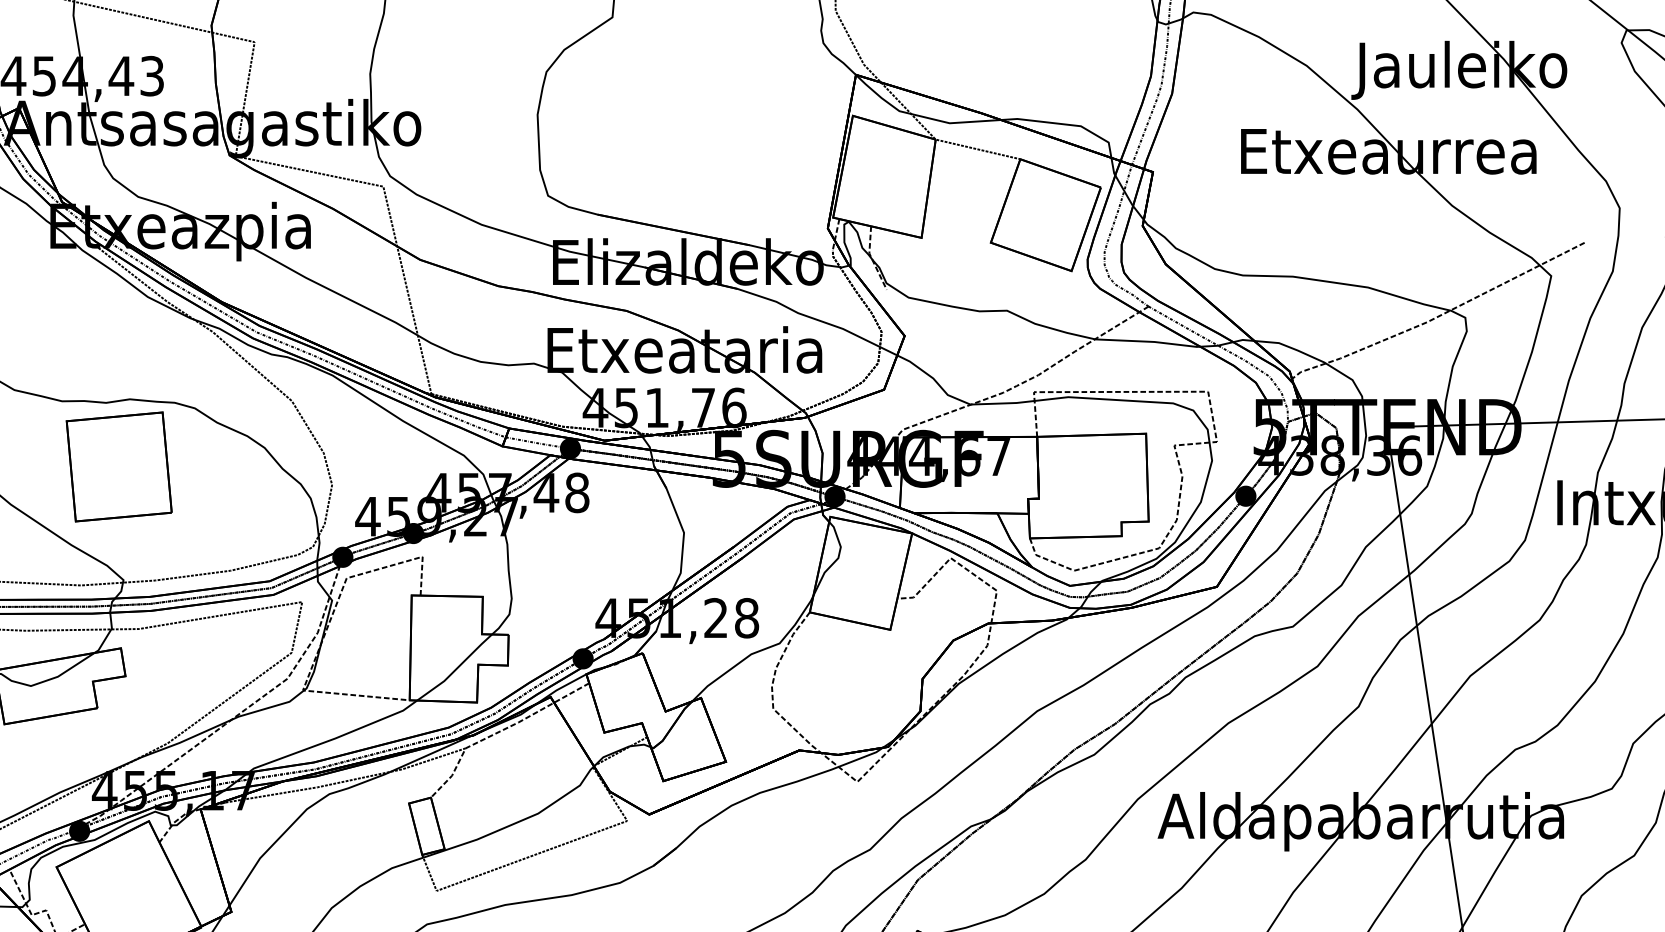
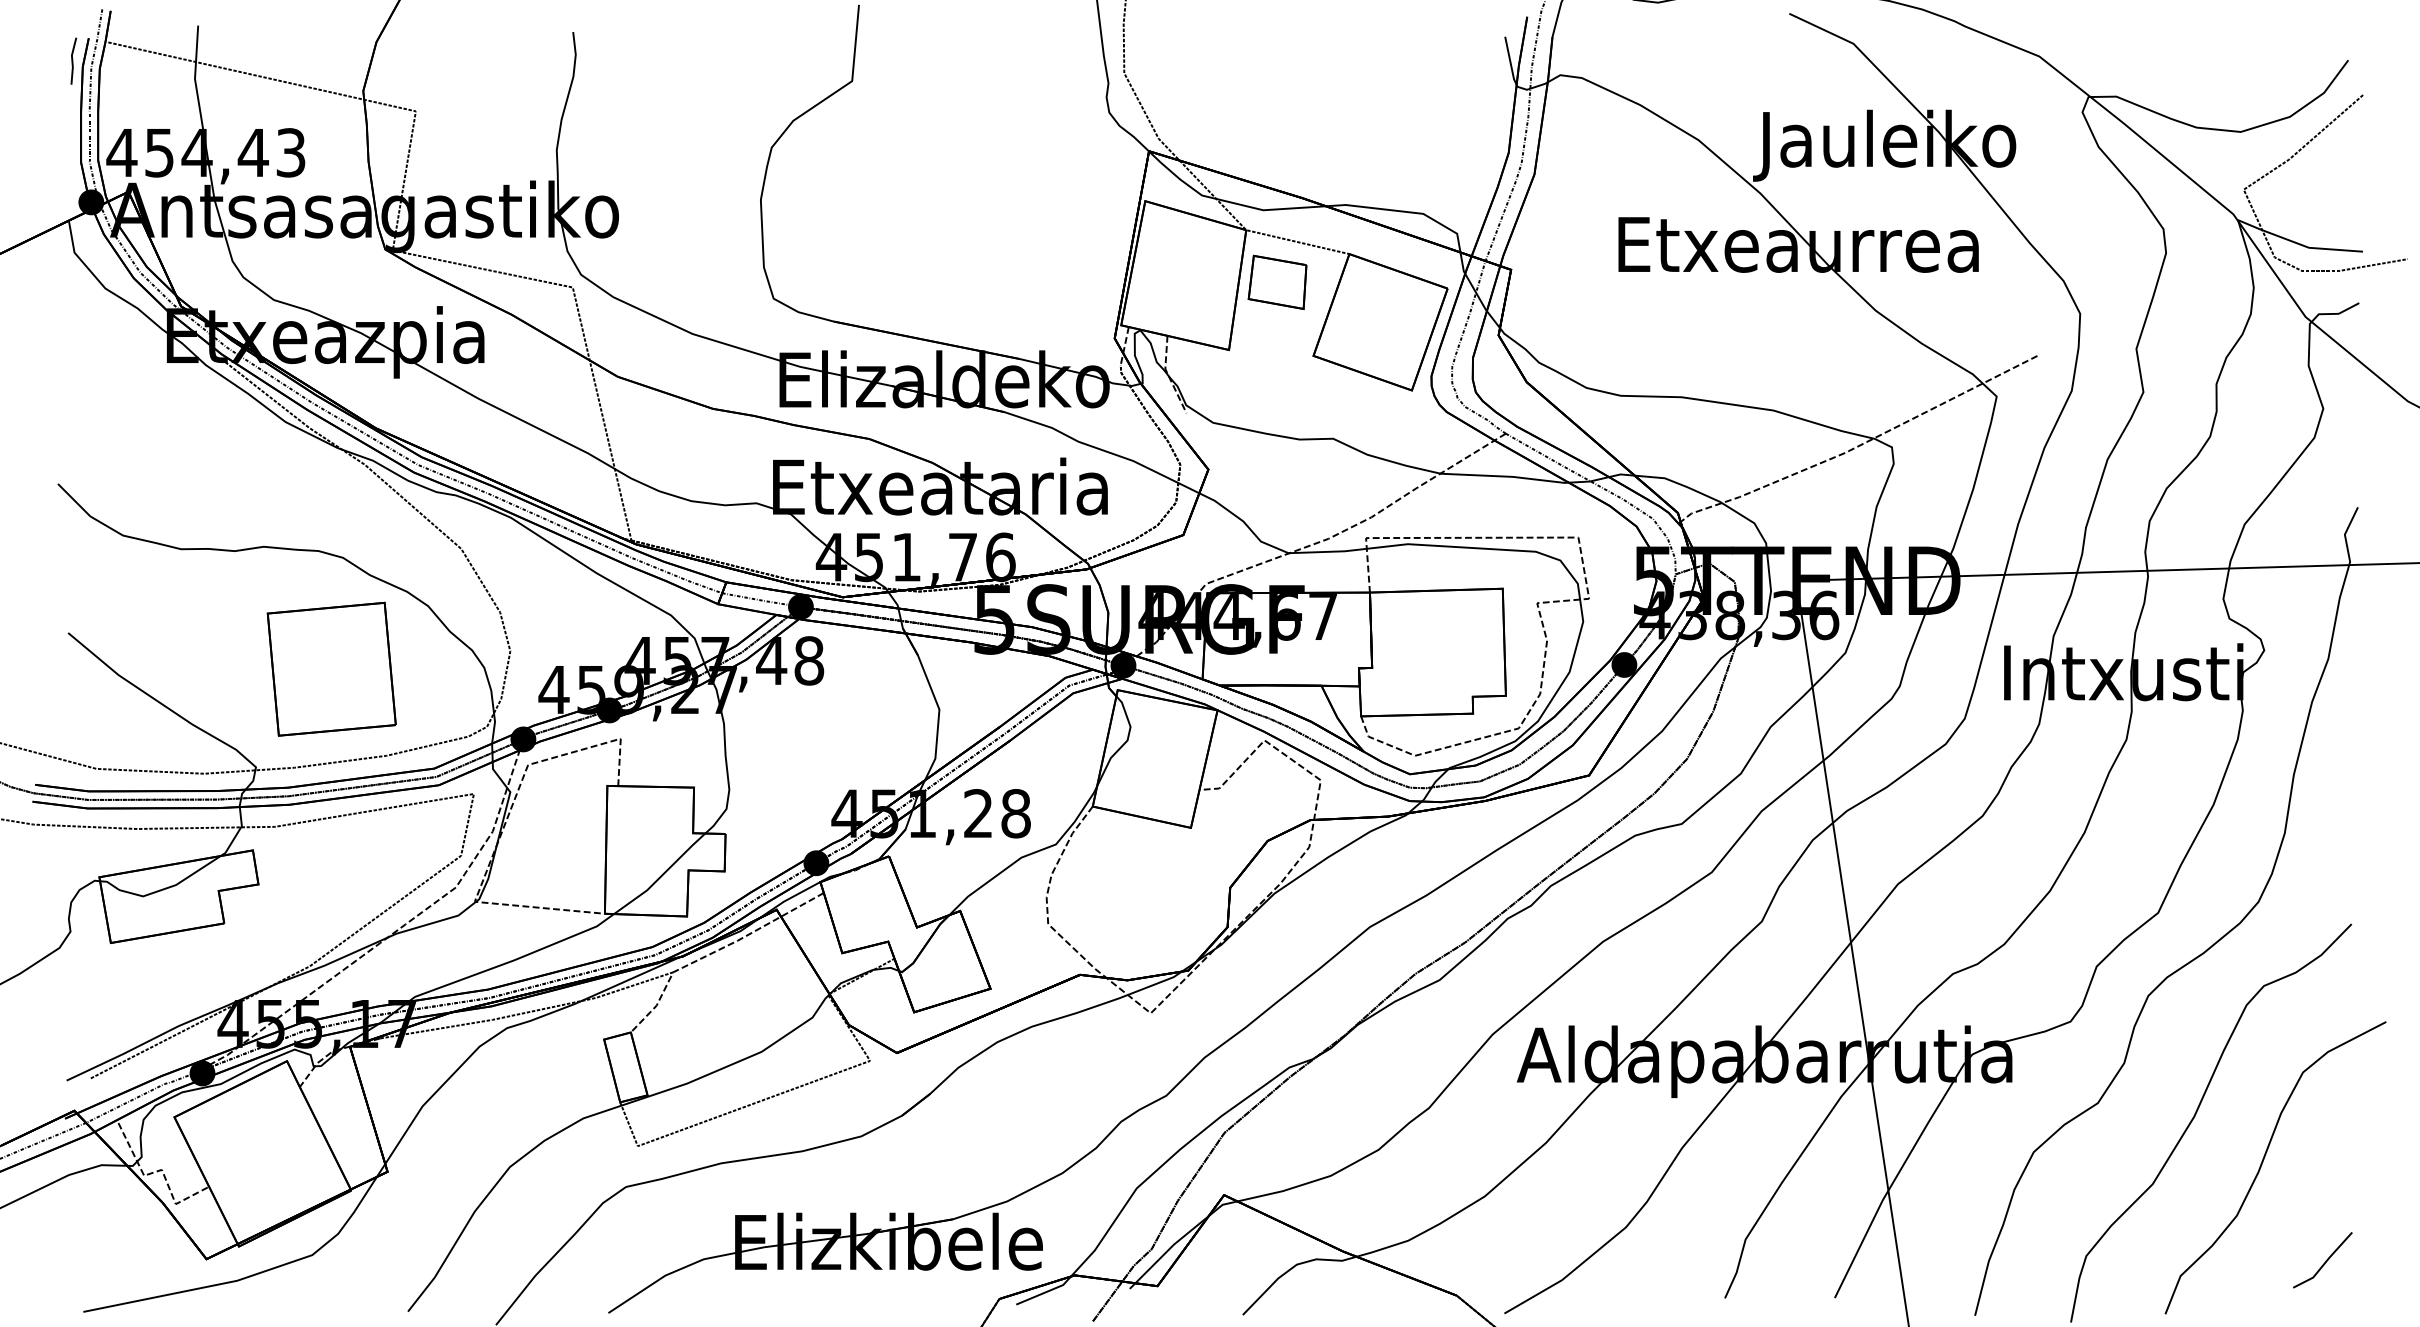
part: (961, 181) -> (1277, 281), added
part: (119, 466) -> (331, 668), moved

